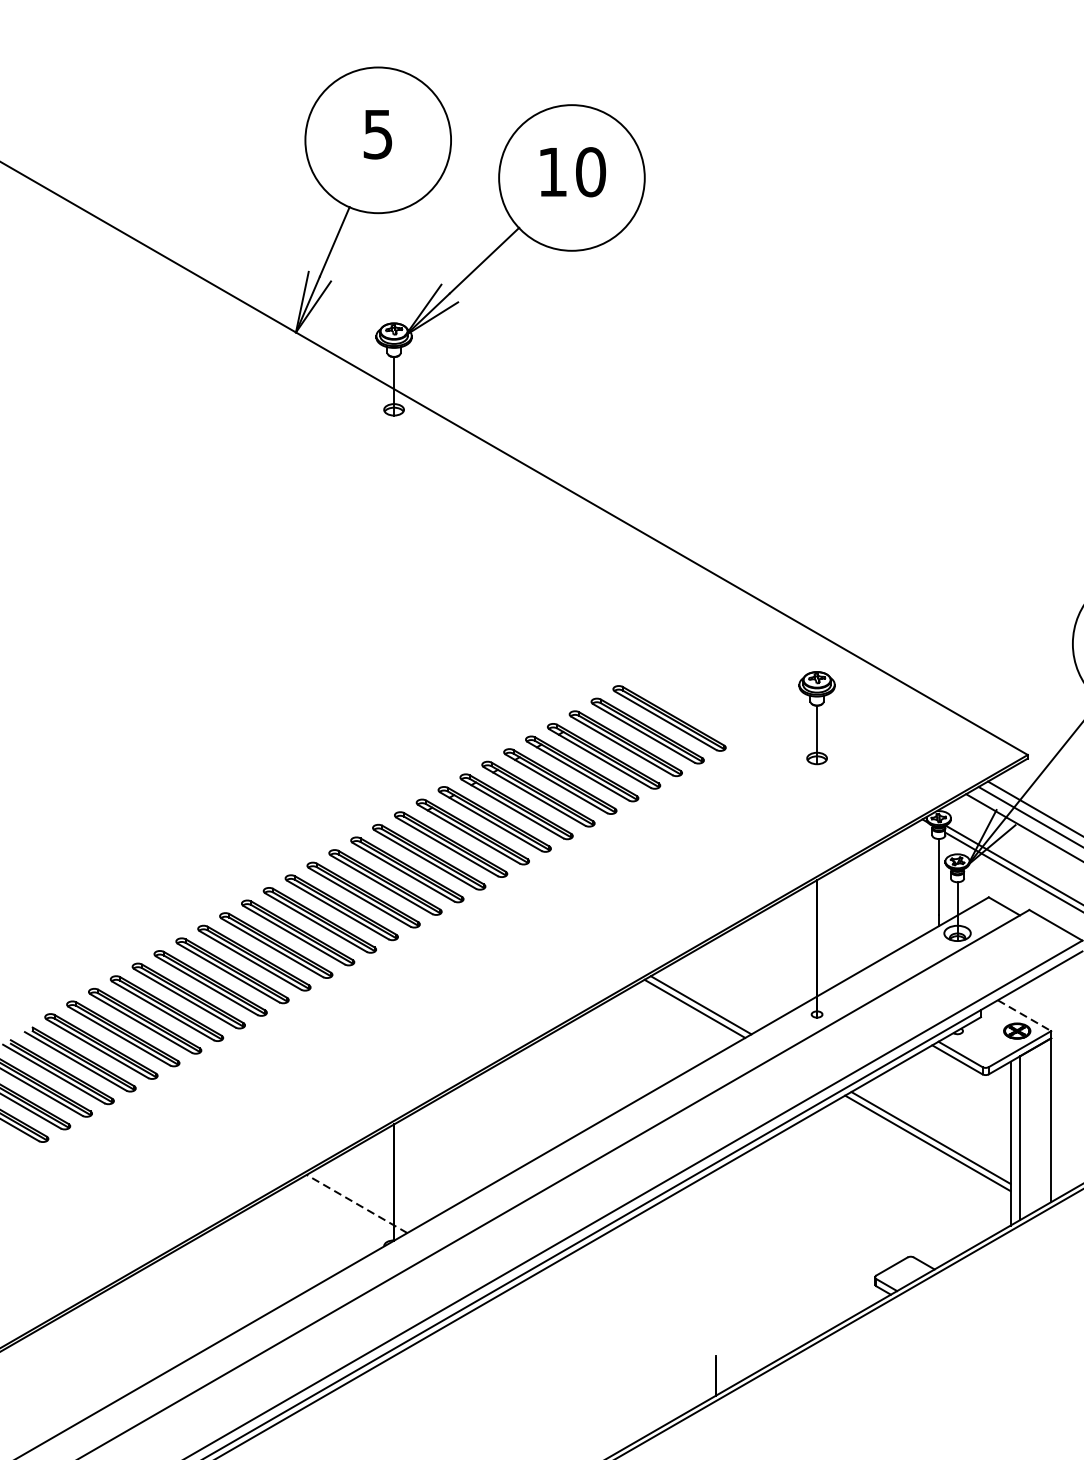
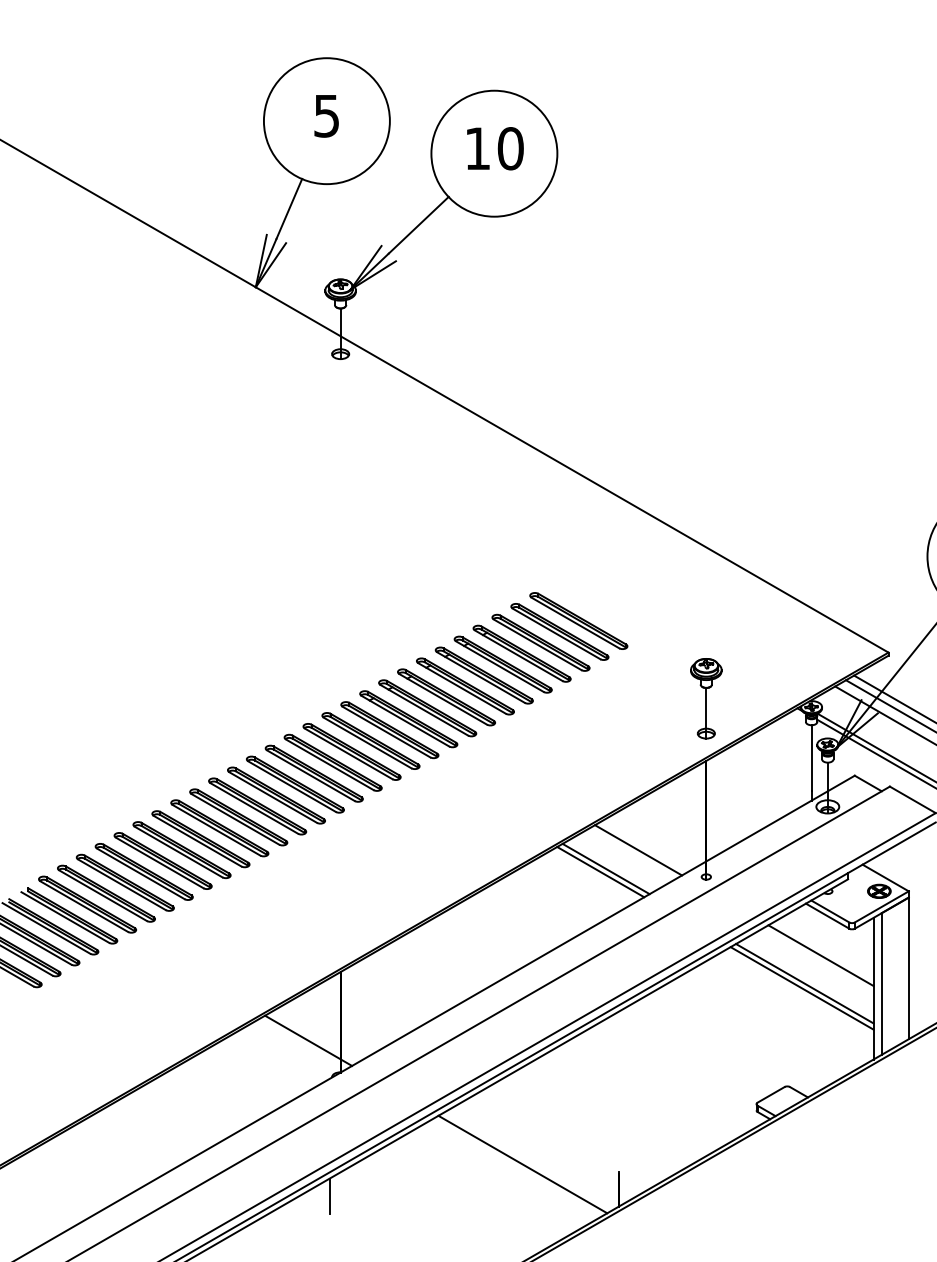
part: (817, 717) -> (706, 698), moved
line: (738, 983) -> (638, 850), added
line: (1024, 1016) -> (885, 878), dashed -> solid
line: (949, 1105) -> (820, 955), added
line: (356, 1203) -> (308, 1040), dashed -> solid
line: (604, 1347) -> (522, 1164), added
line: (381, 1382) -> (329, 1195), added

